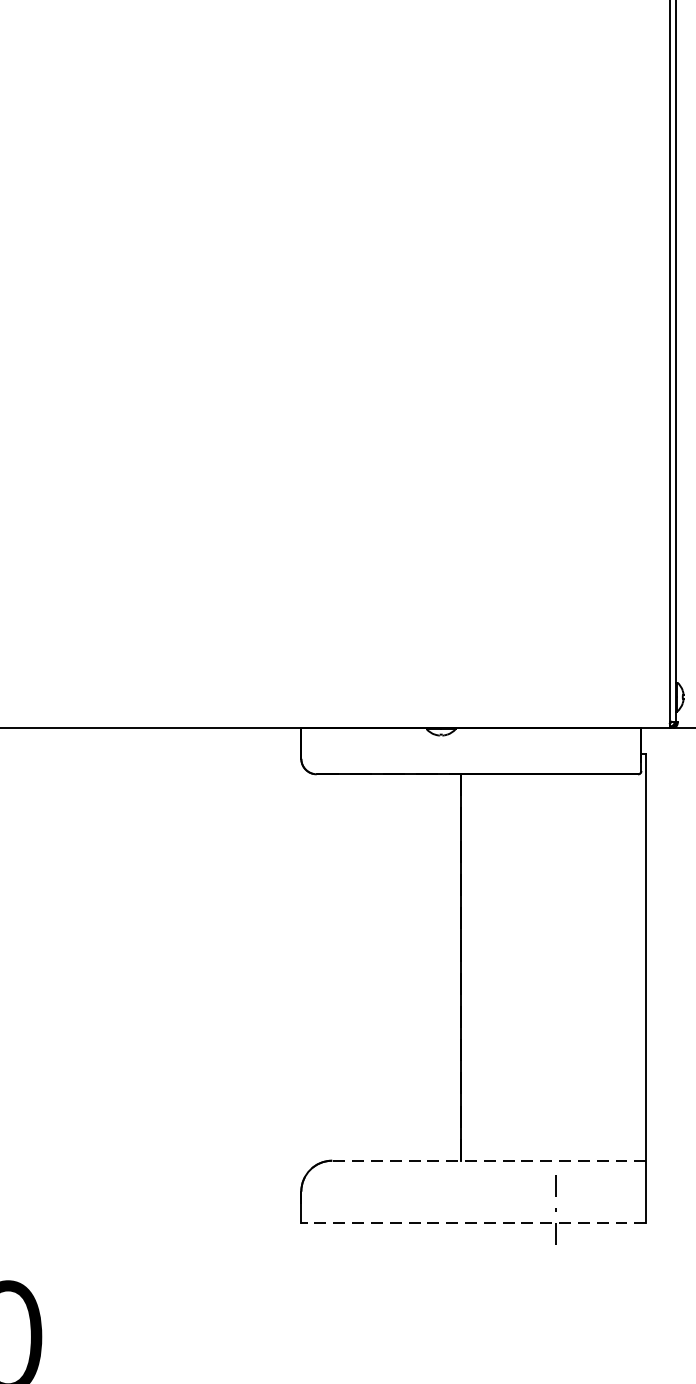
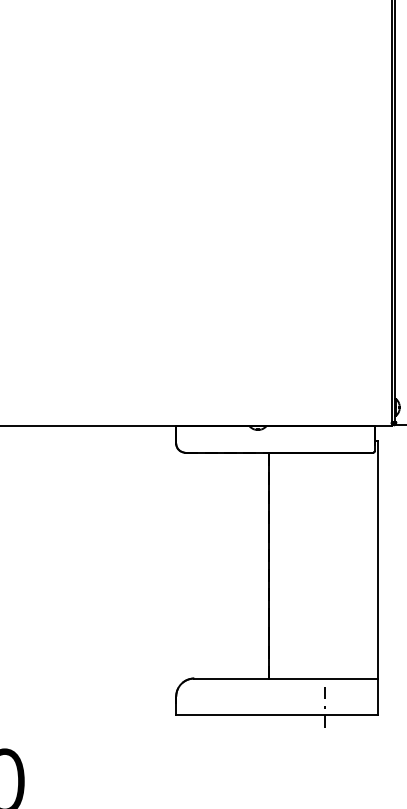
line: (489, 1160) -> (286, 678), dashed -> solid
line: (474, 1222) -> (277, 714), dashed -> solid

